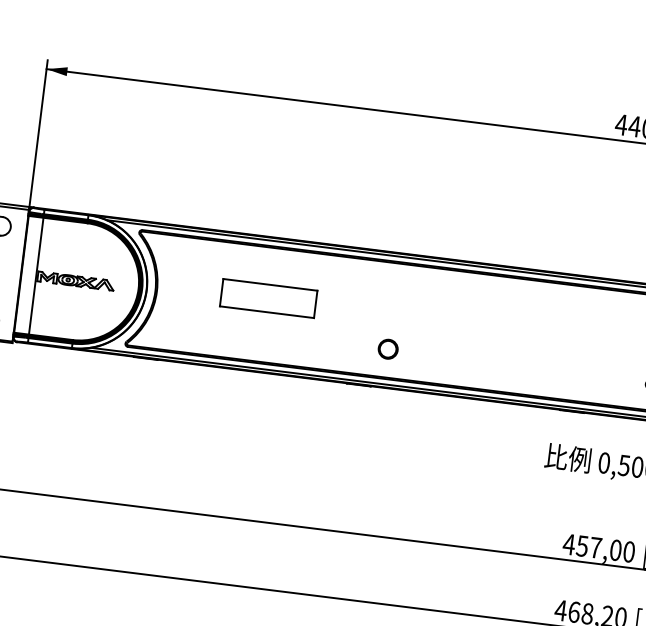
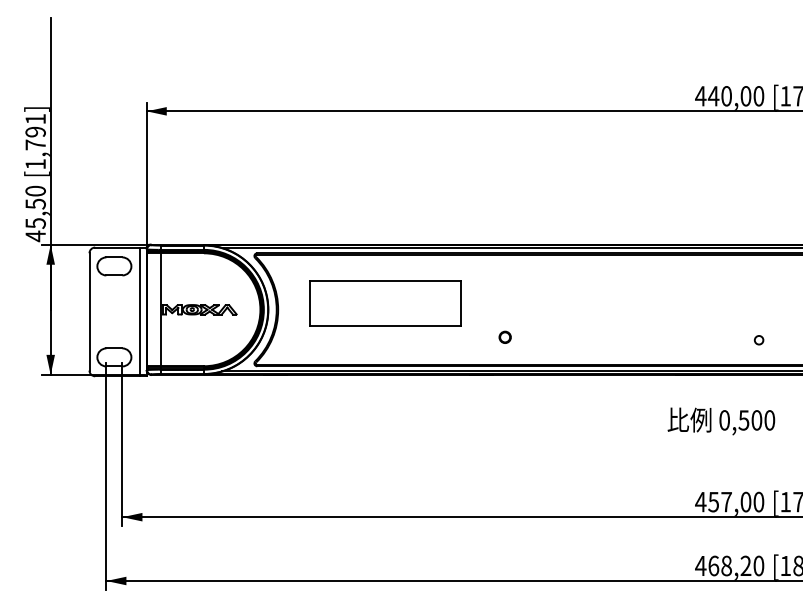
line: (13, 275) -> (139, 311), added
part: (268, 298) -> (385, 303), size x1.67
circle: (387, 347) -> (504, 336), size x0.62

